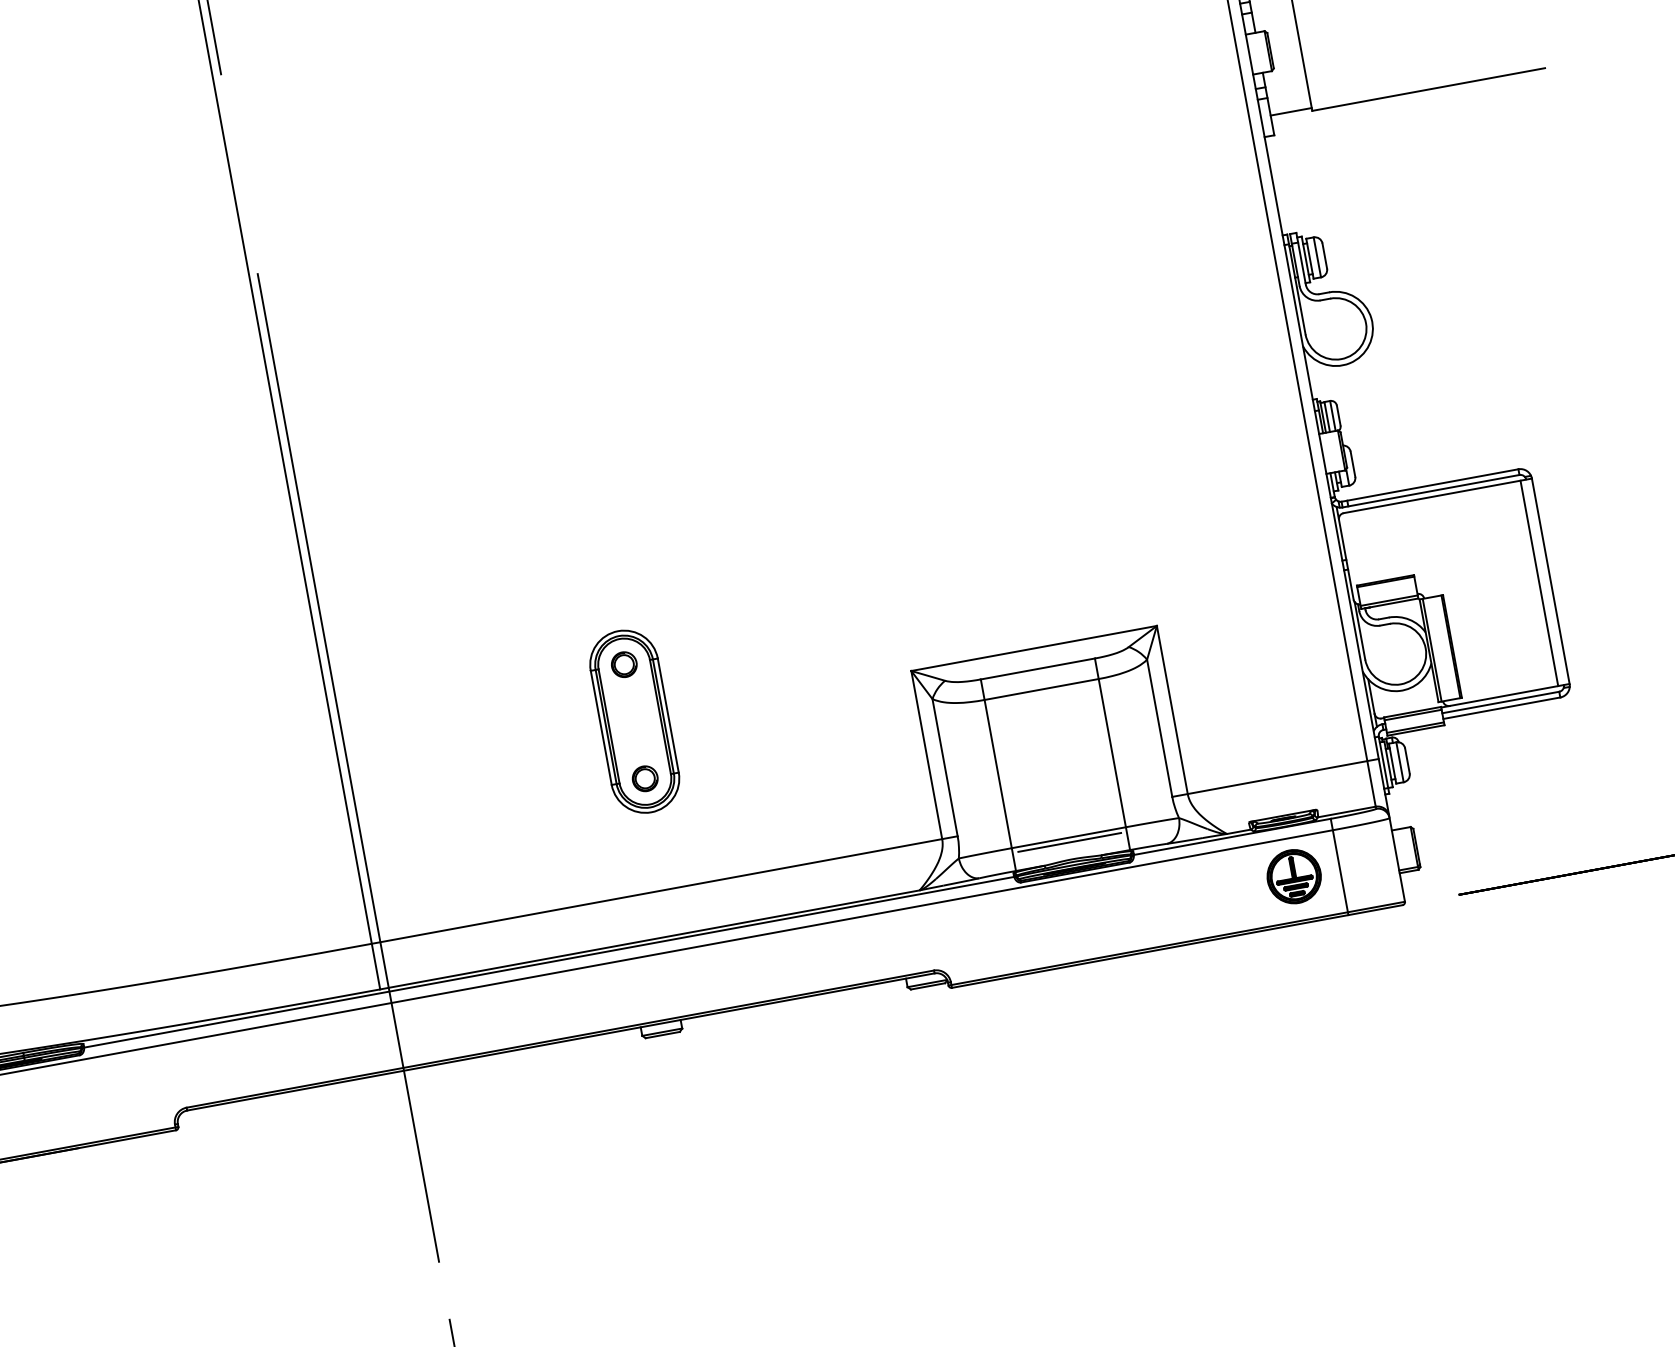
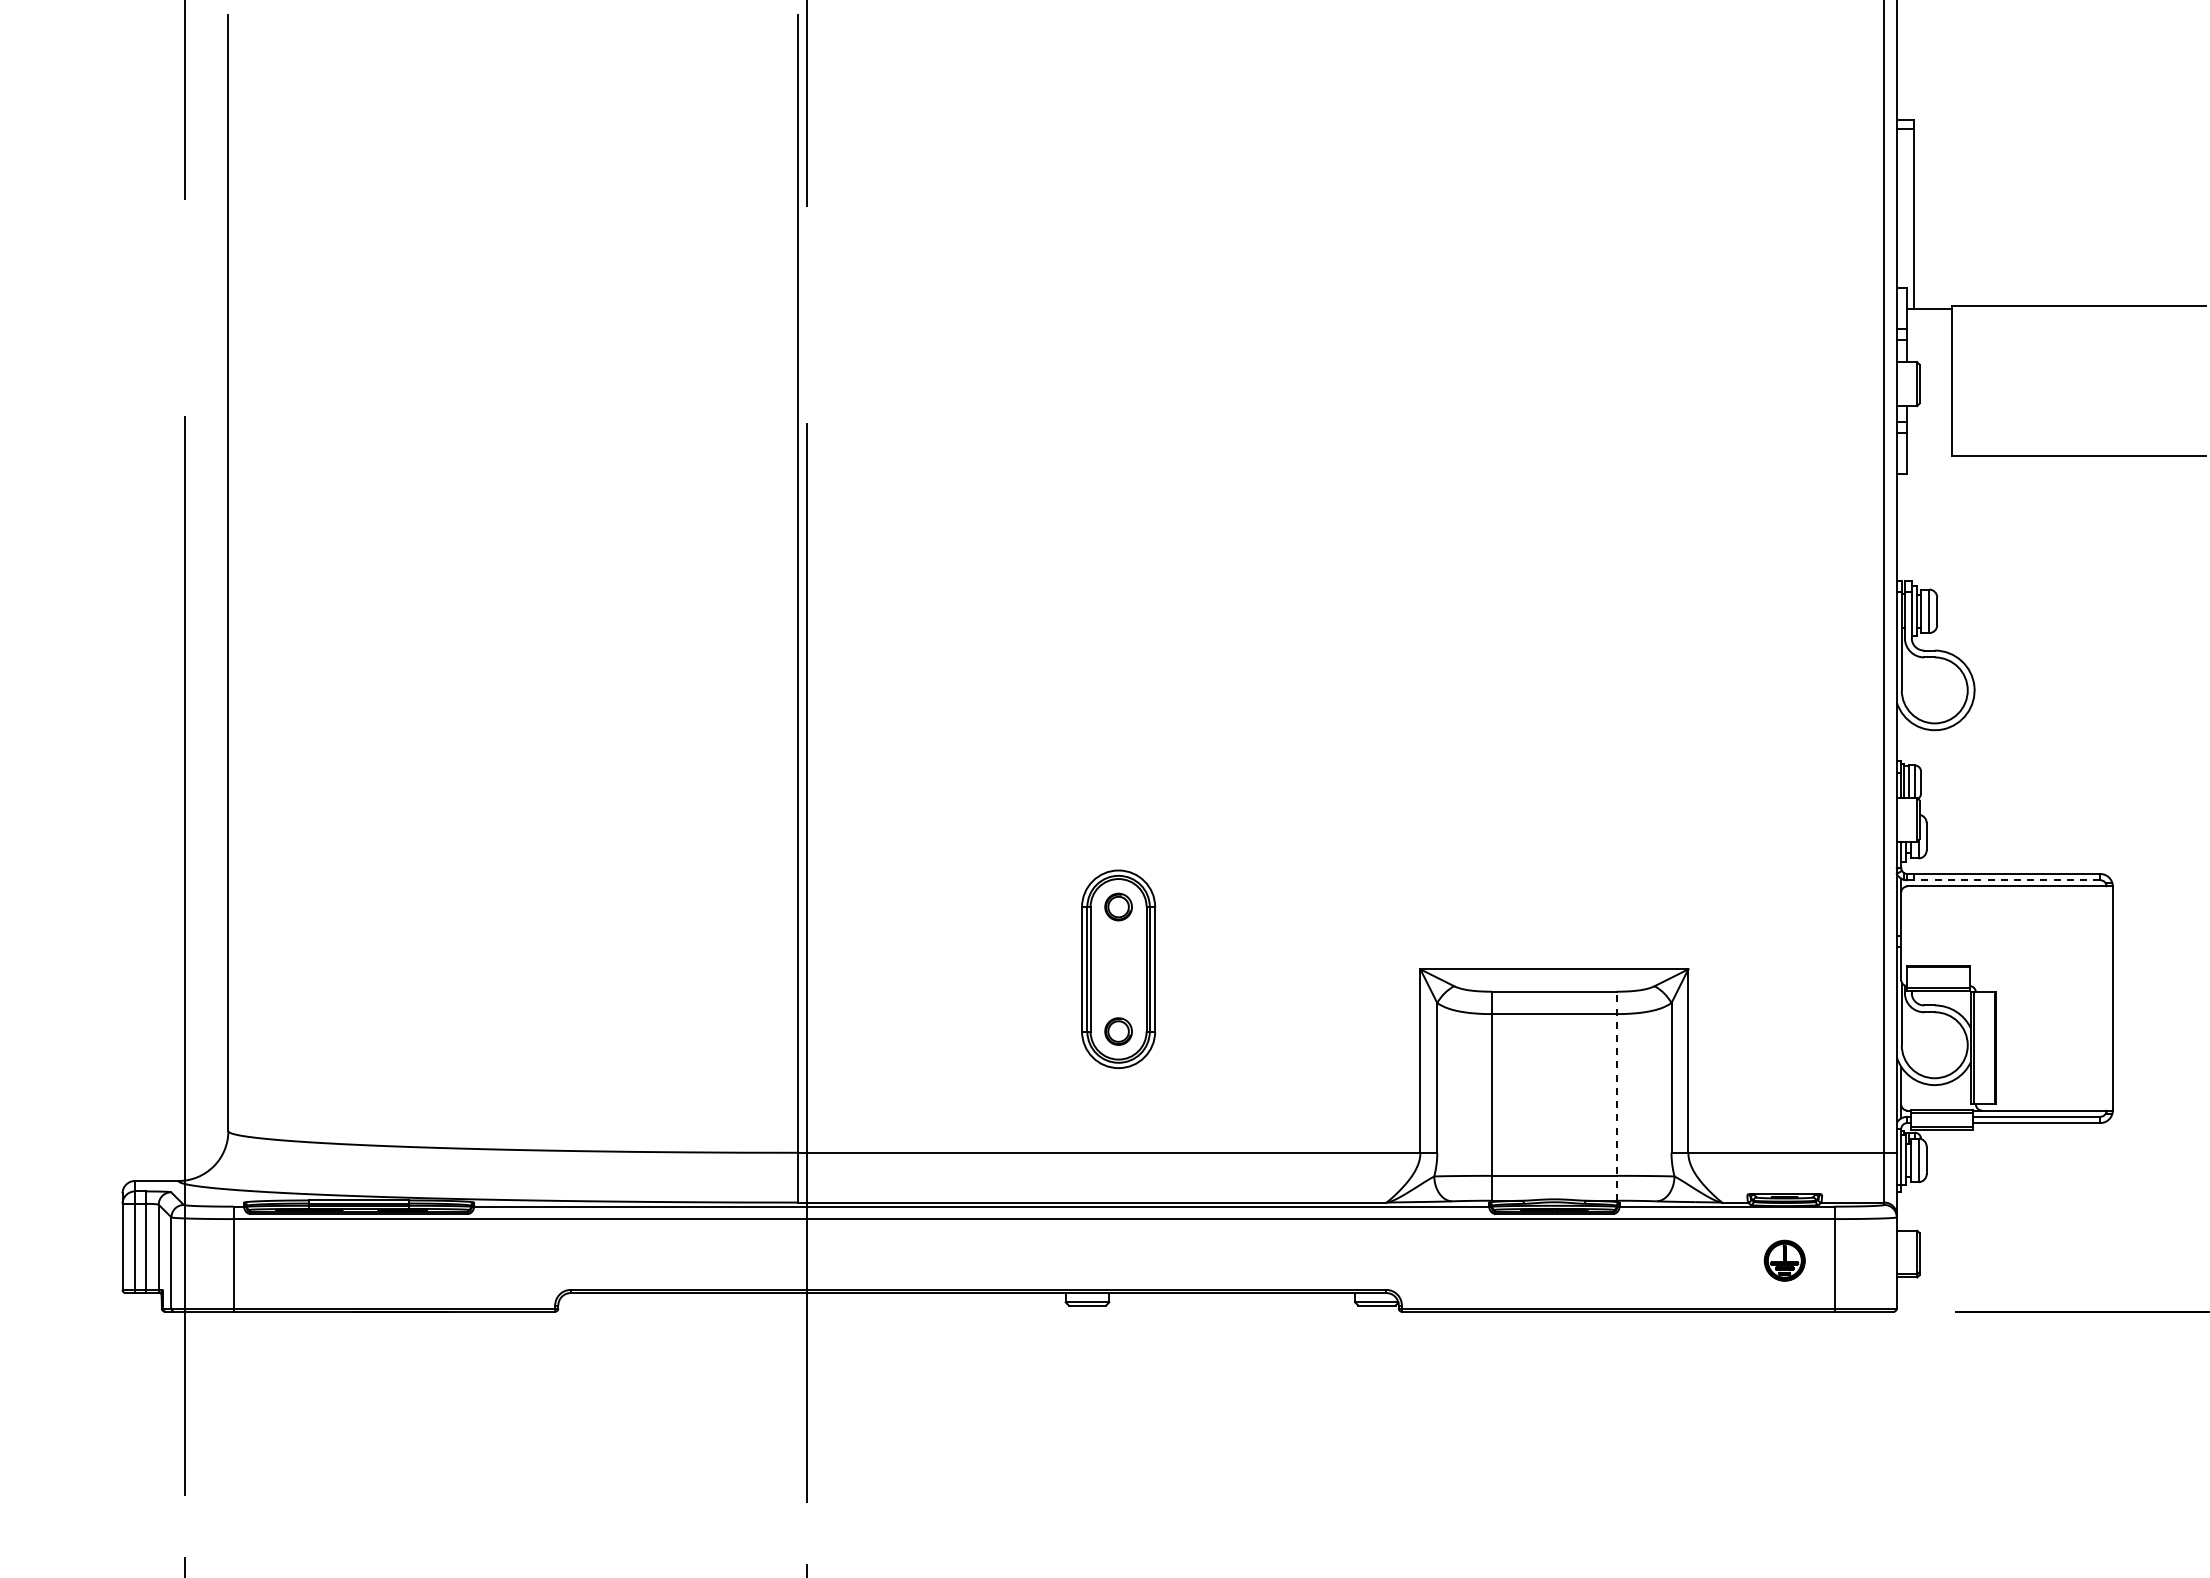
line: (1290, 111) -> (1929, 452), removed
line: (1430, 491) -> (2003, 880), solid -> dashed
line: (1539, 583) -> (2100, 998), removed
line: (1112, 754) -> (1616, 1096), solid -> dashed
line: (1069, 841) -> (1554, 1180), removed
part: (1293, 876) -> (1784, 1260), size x0.7

